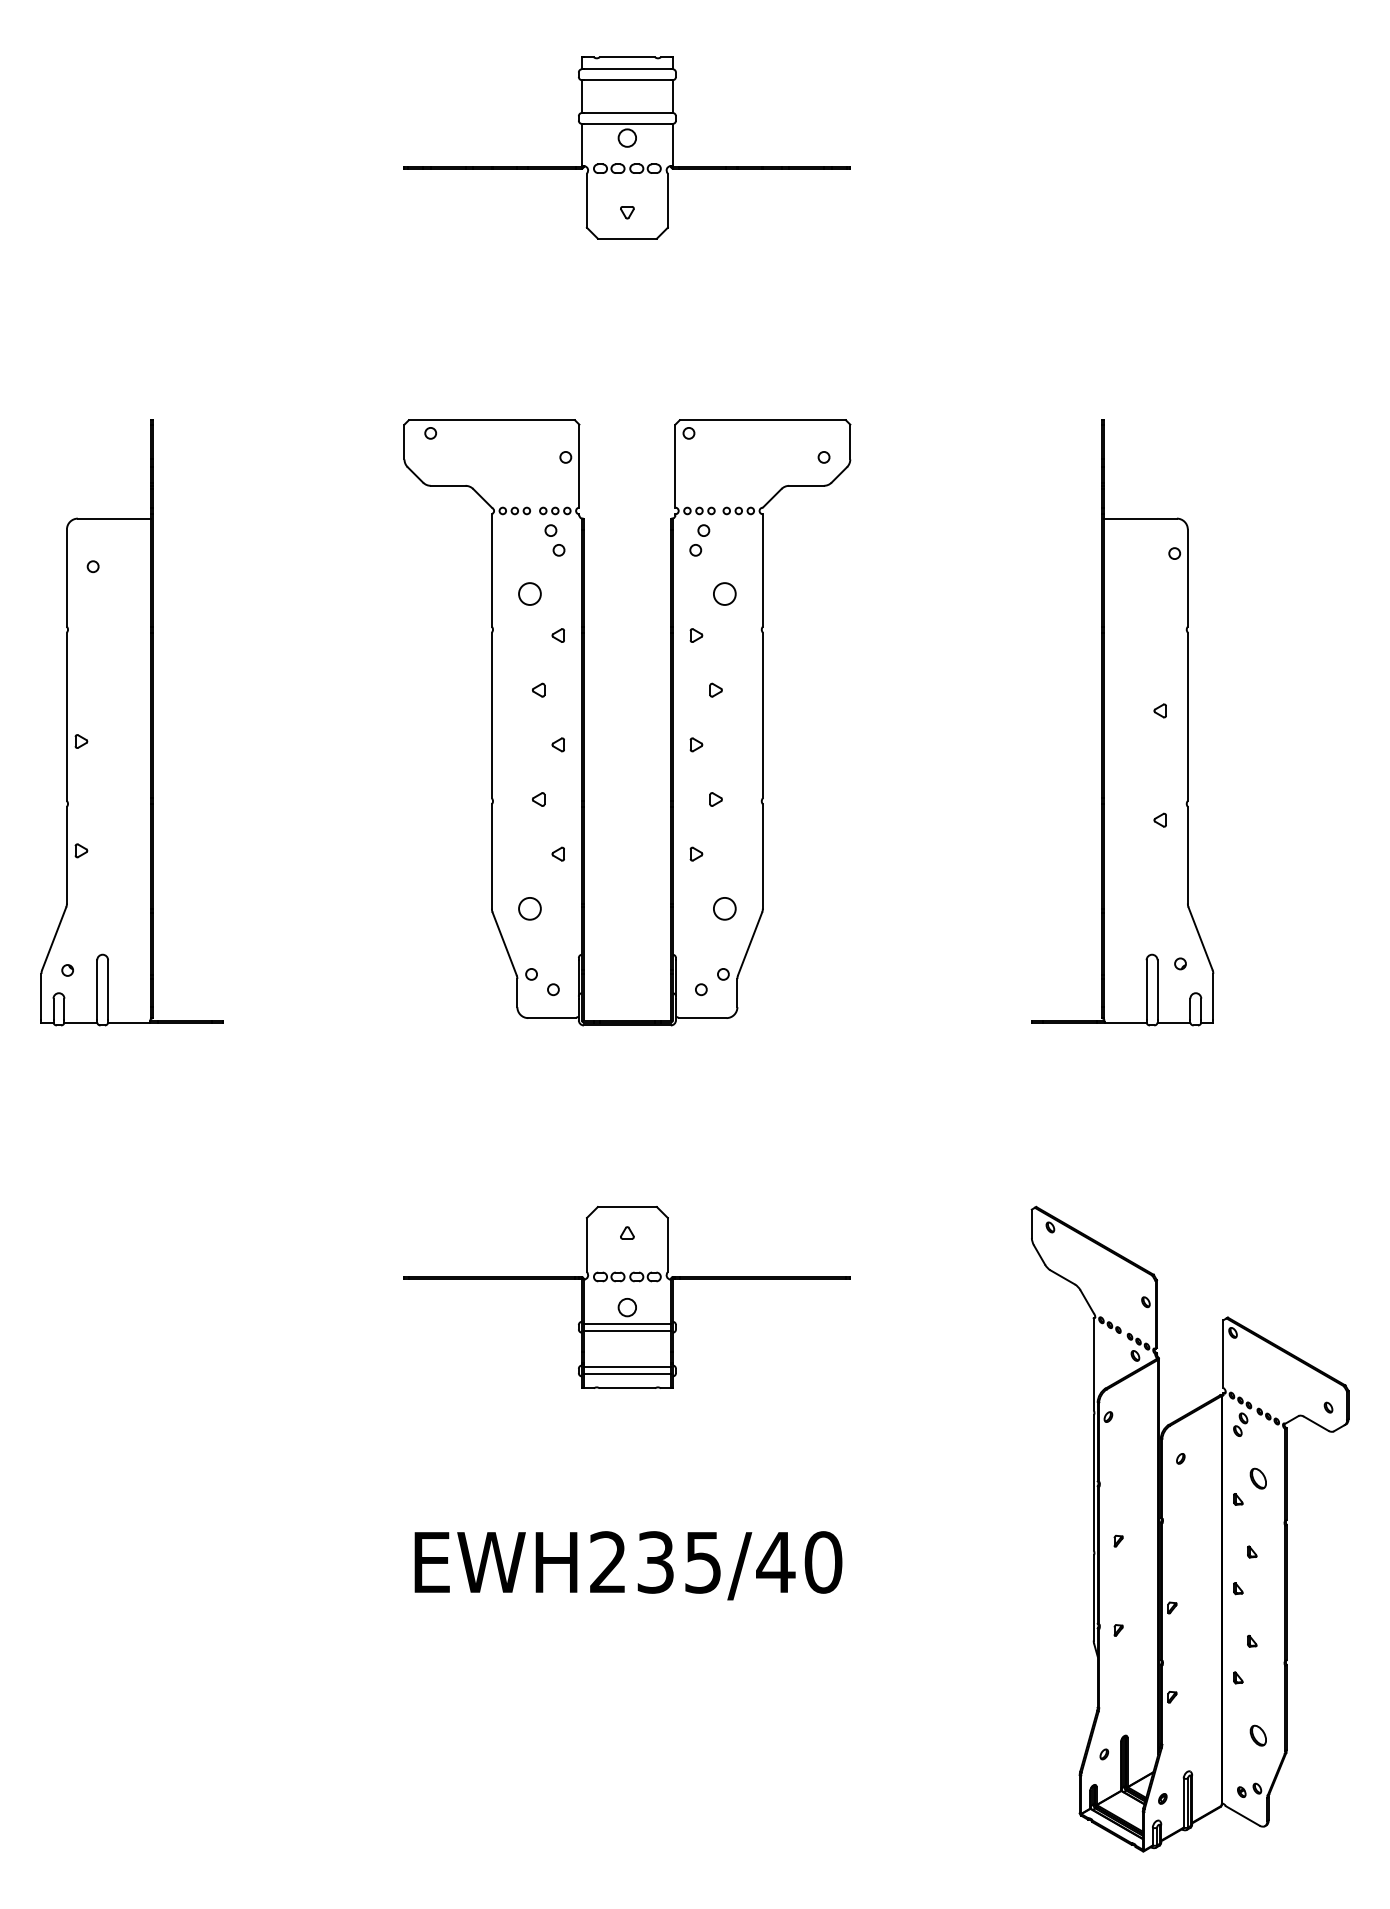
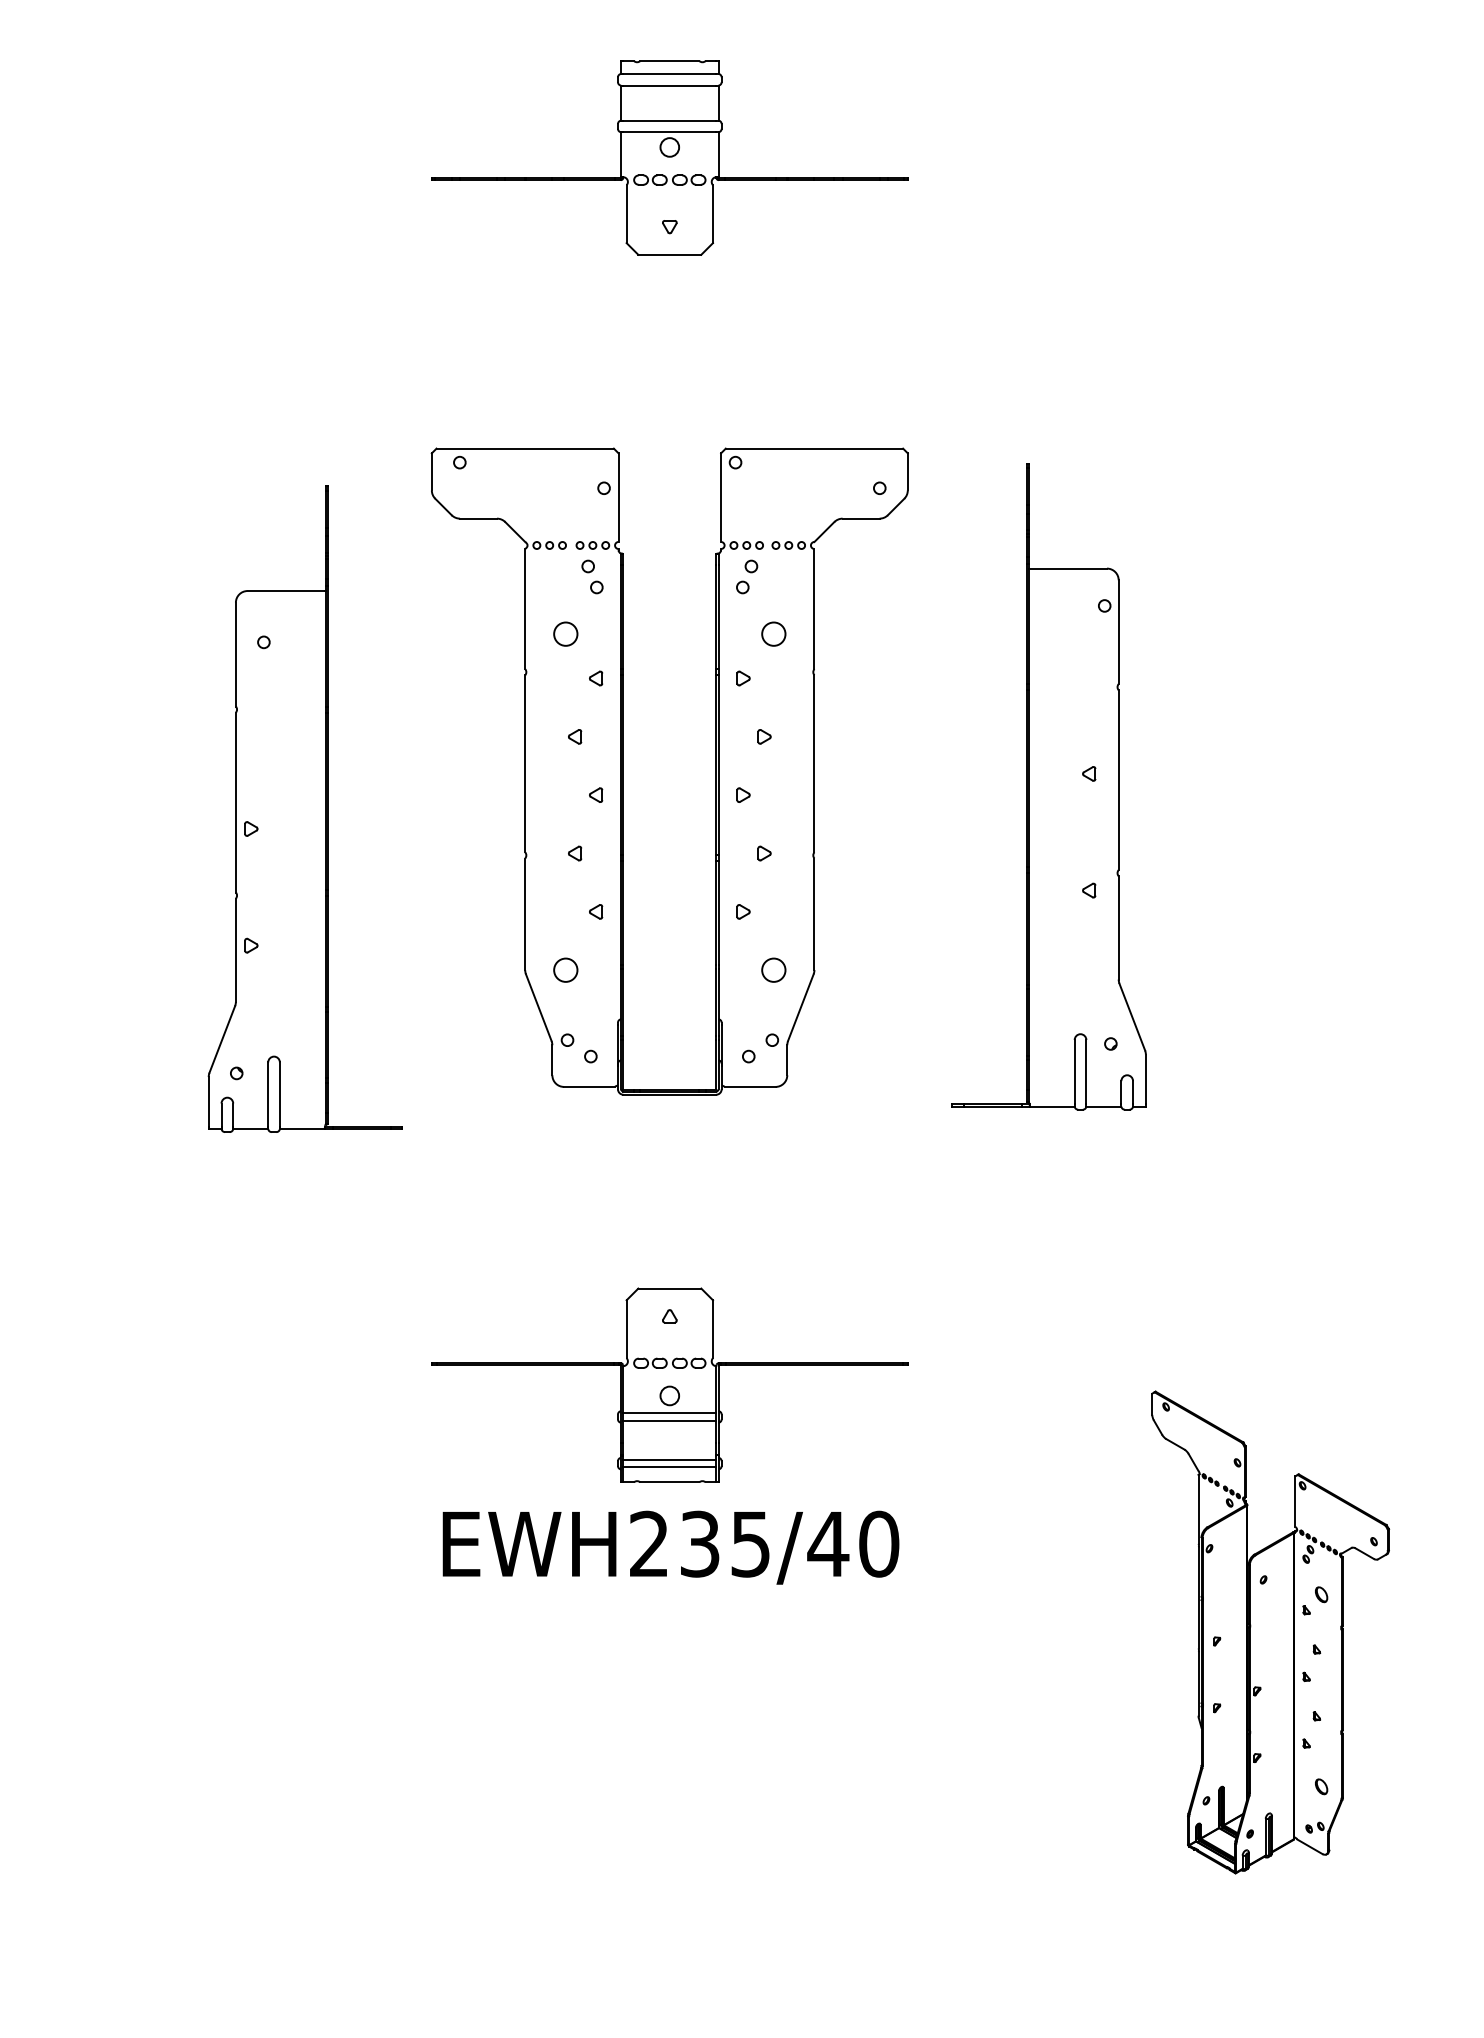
part: (131, 722) -> (304, 808), moved
part: (1122, 722) -> (1048, 786), moved
part: (1189, 1528) -> (1269, 1631), size x0.7
text: (628, 1565) -> (671, 1547), moved

